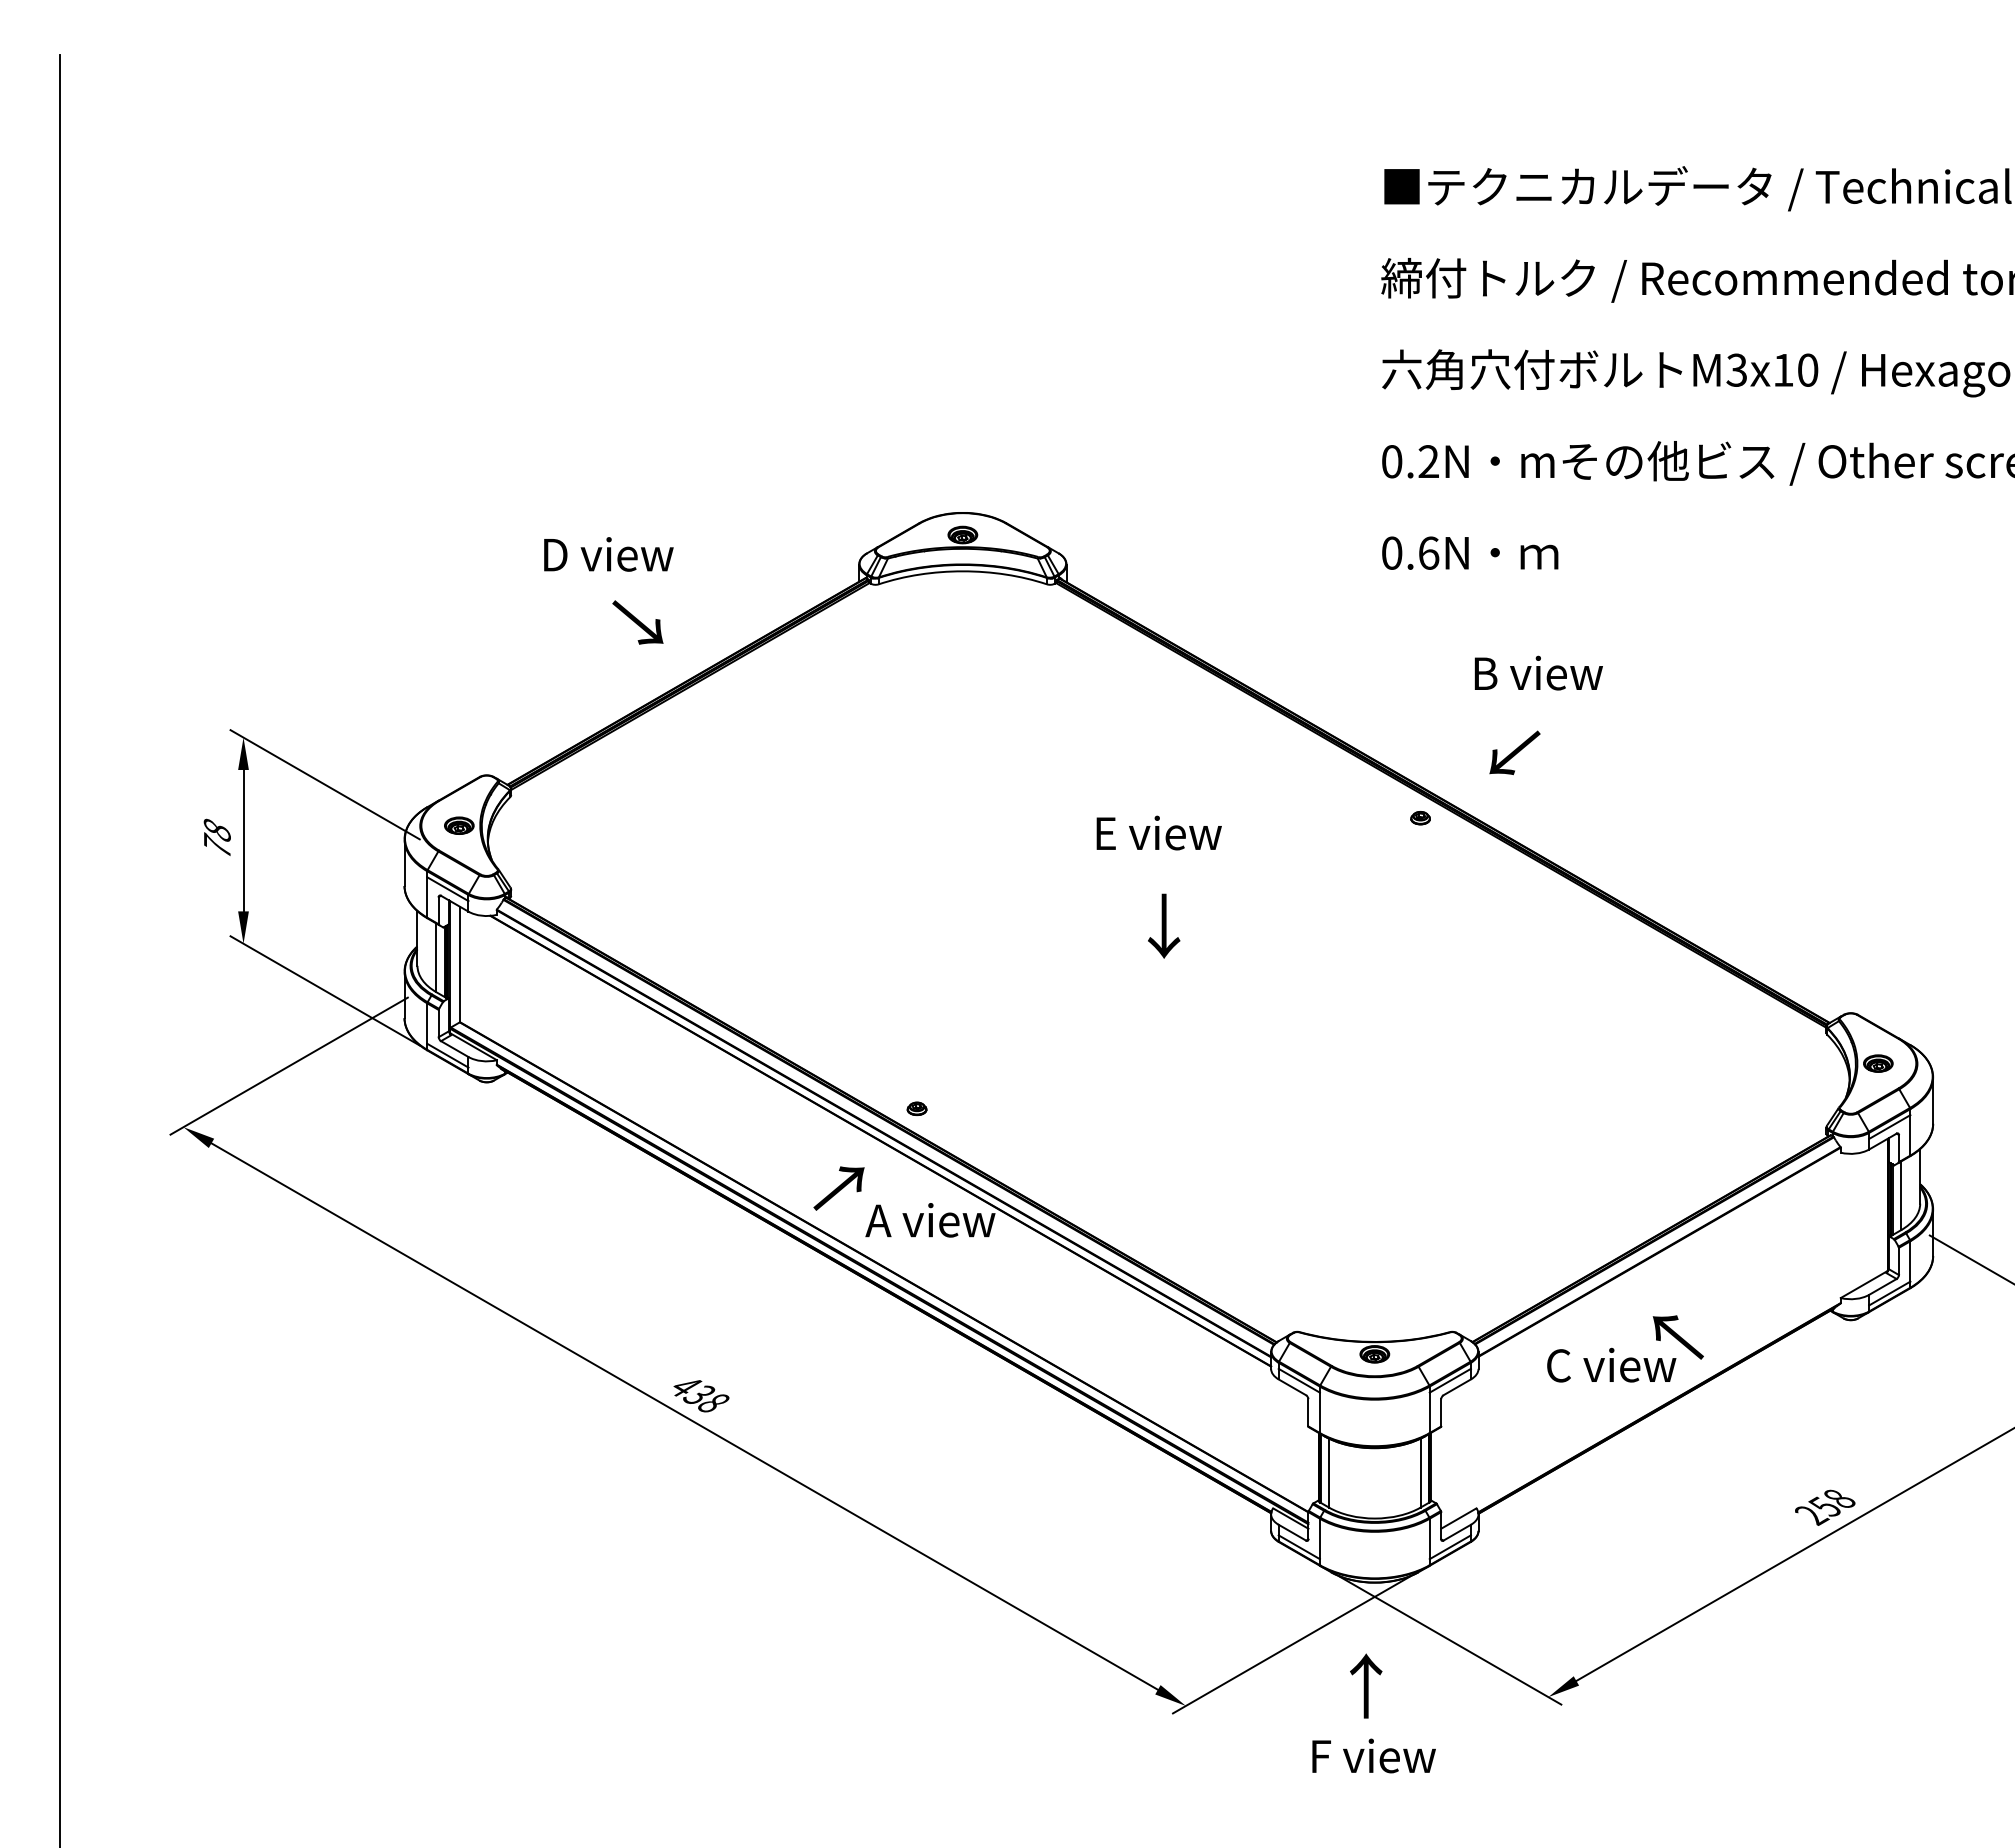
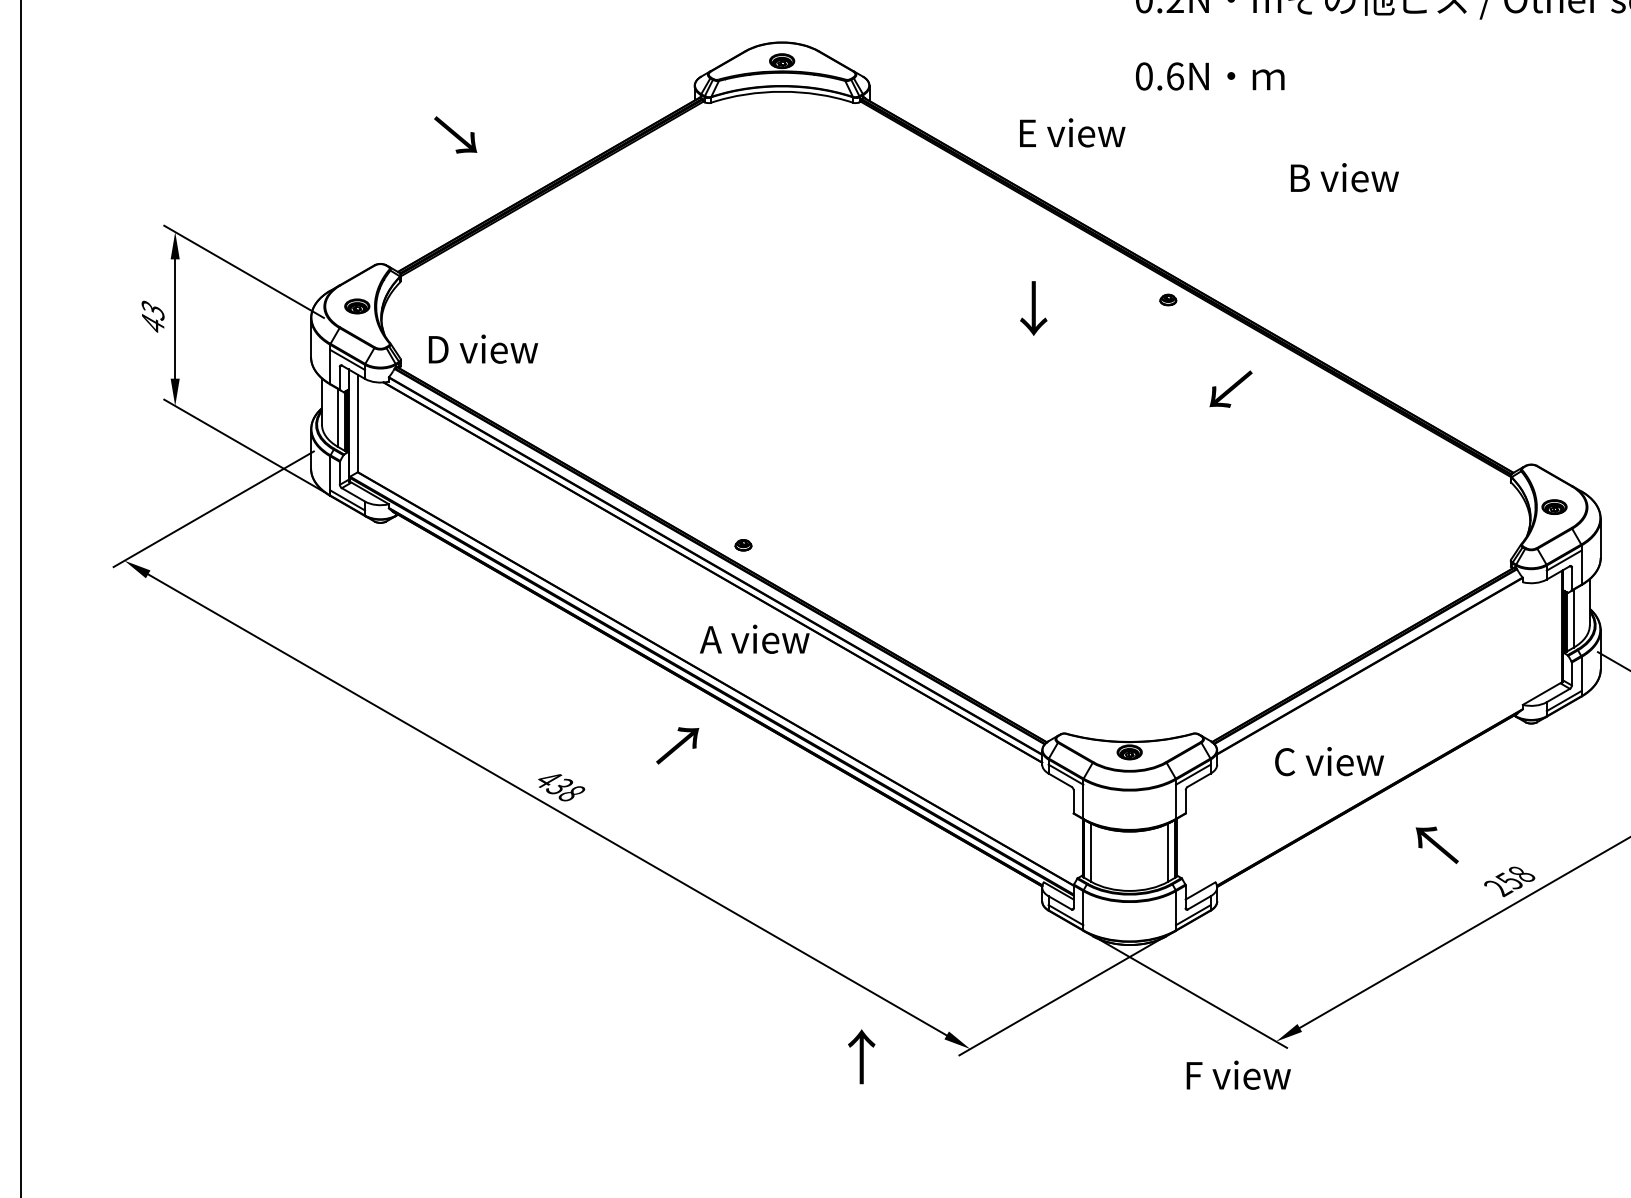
text: (608, 554) -> (483, 349), moved
text: (637, 622) -> (455, 134), moved
text: (1538, 672) -> (1344, 177), moved
text: (1514, 752) -> (1230, 388), moved
text: (1158, 832) -> (1072, 132), moved
text: (216, 837) -> (152, 316), 78 -> 43
text: (1164, 925) -> (1034, 307), moved
text: (838, 1188) -> (677, 745), moved
text: (1677, 1337) -> (1436, 845), moved
text: (1366, 1685) -> (861, 1056), moved
text: (1373, 1755) -> (1238, 1074), moved

